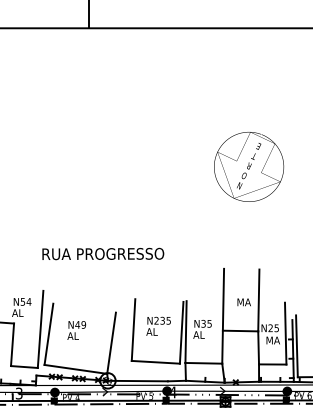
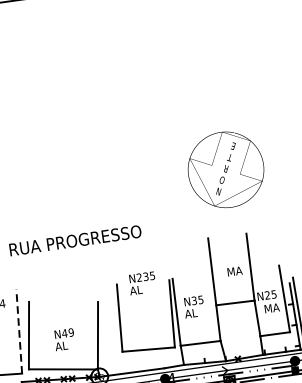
text: (249, 166) -> (226, 169), moved
text: (158, 325) -> (142, 282), moved
line: (40, 329) -> (19, 331), solid -> dashed
text: (76, 330) -> (64, 339), moved

